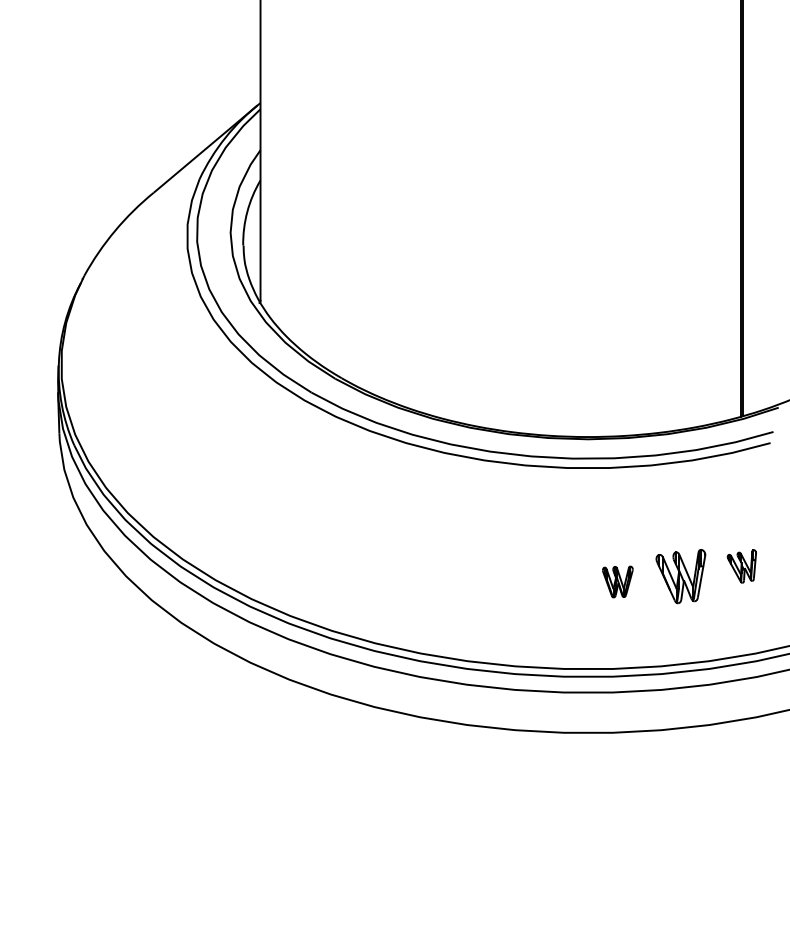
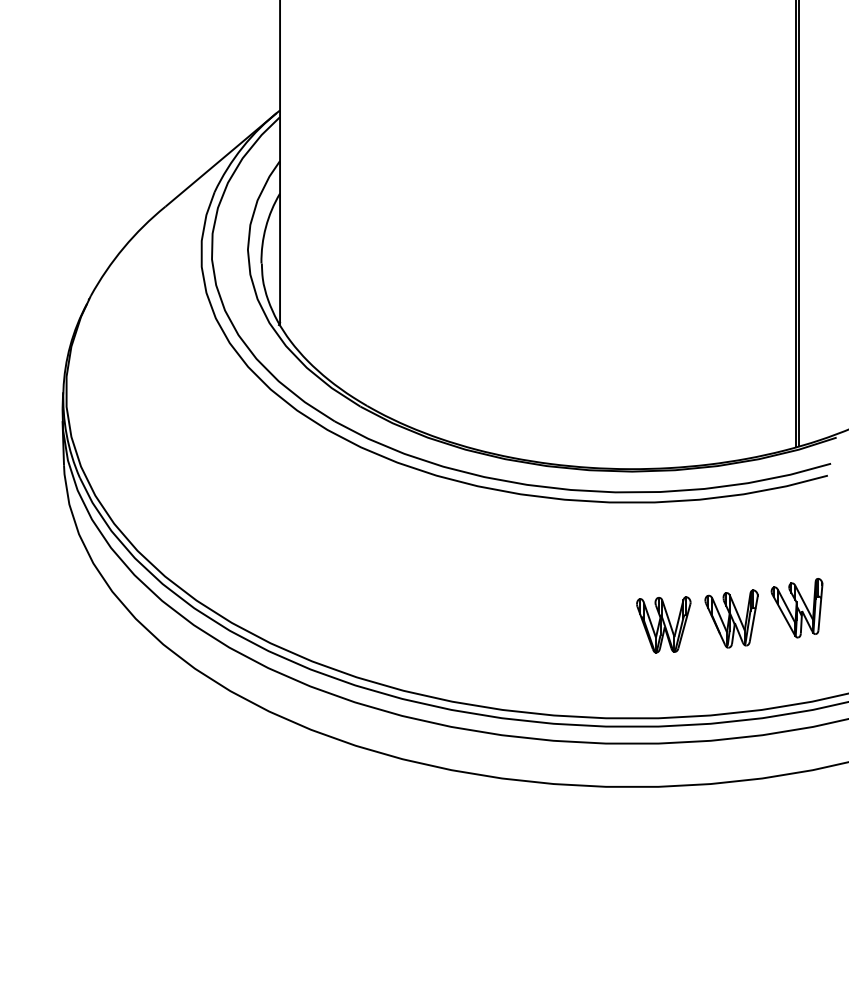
part: (741, 566) -> (796, 608), size x1.67
part: (617, 581) -> (663, 624), size x1.67

